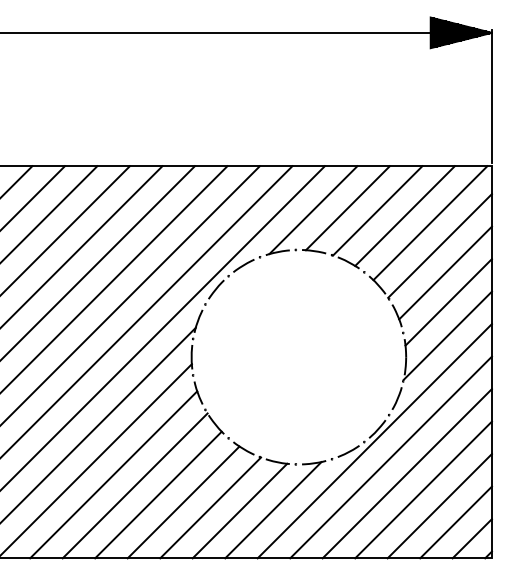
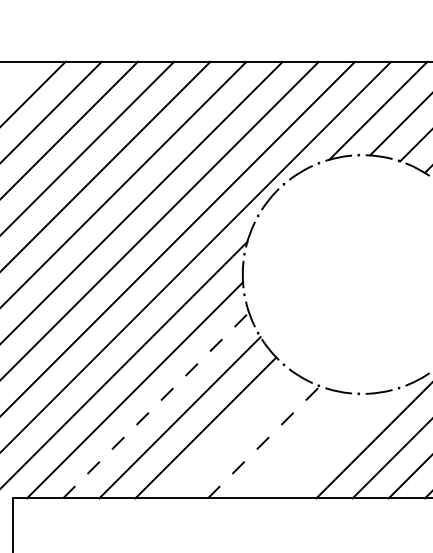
line: (114, 474) -> (156, 405), solid -> dashed
line: (183, 502) -> (233, 436), removed
line: (211, 507) -> (264, 441), solid -> dashed
line: (239, 510) -> (296, 445), removed
line: (273, 510) -> (333, 445), removed

